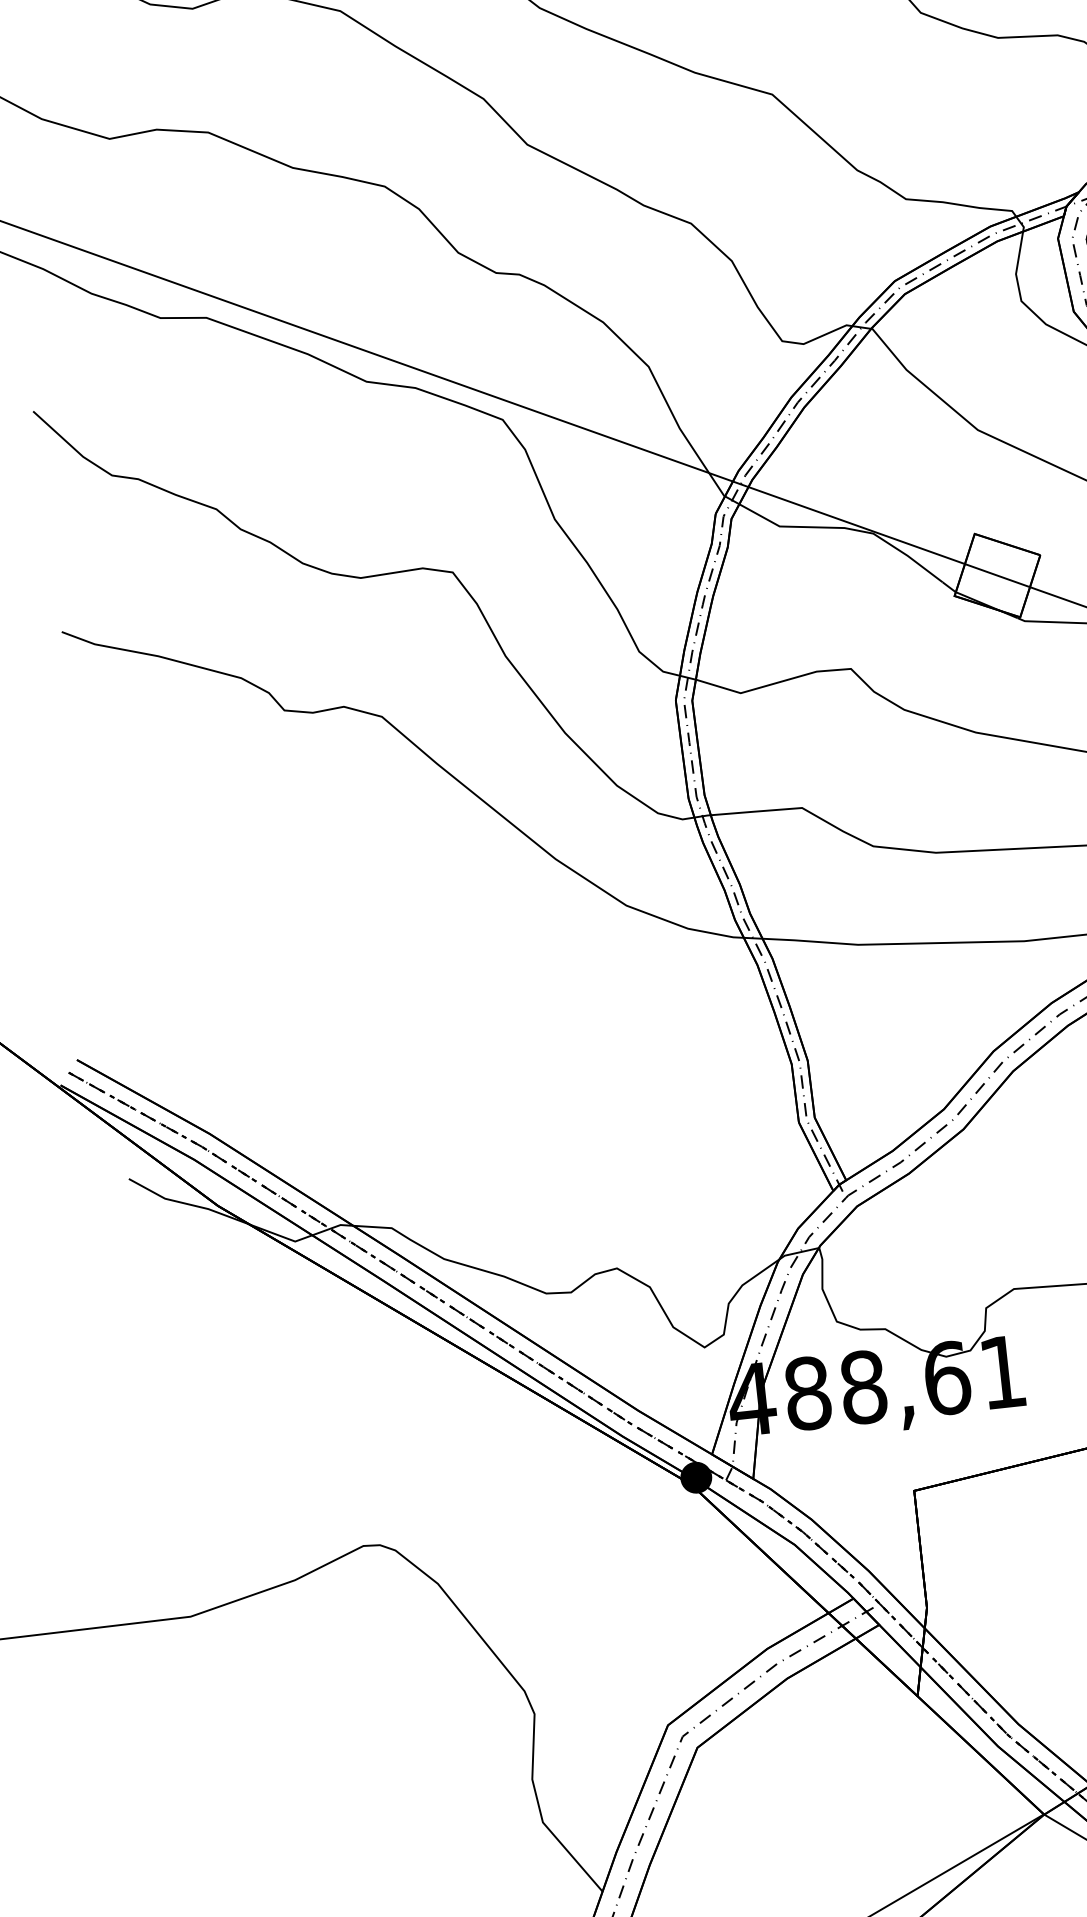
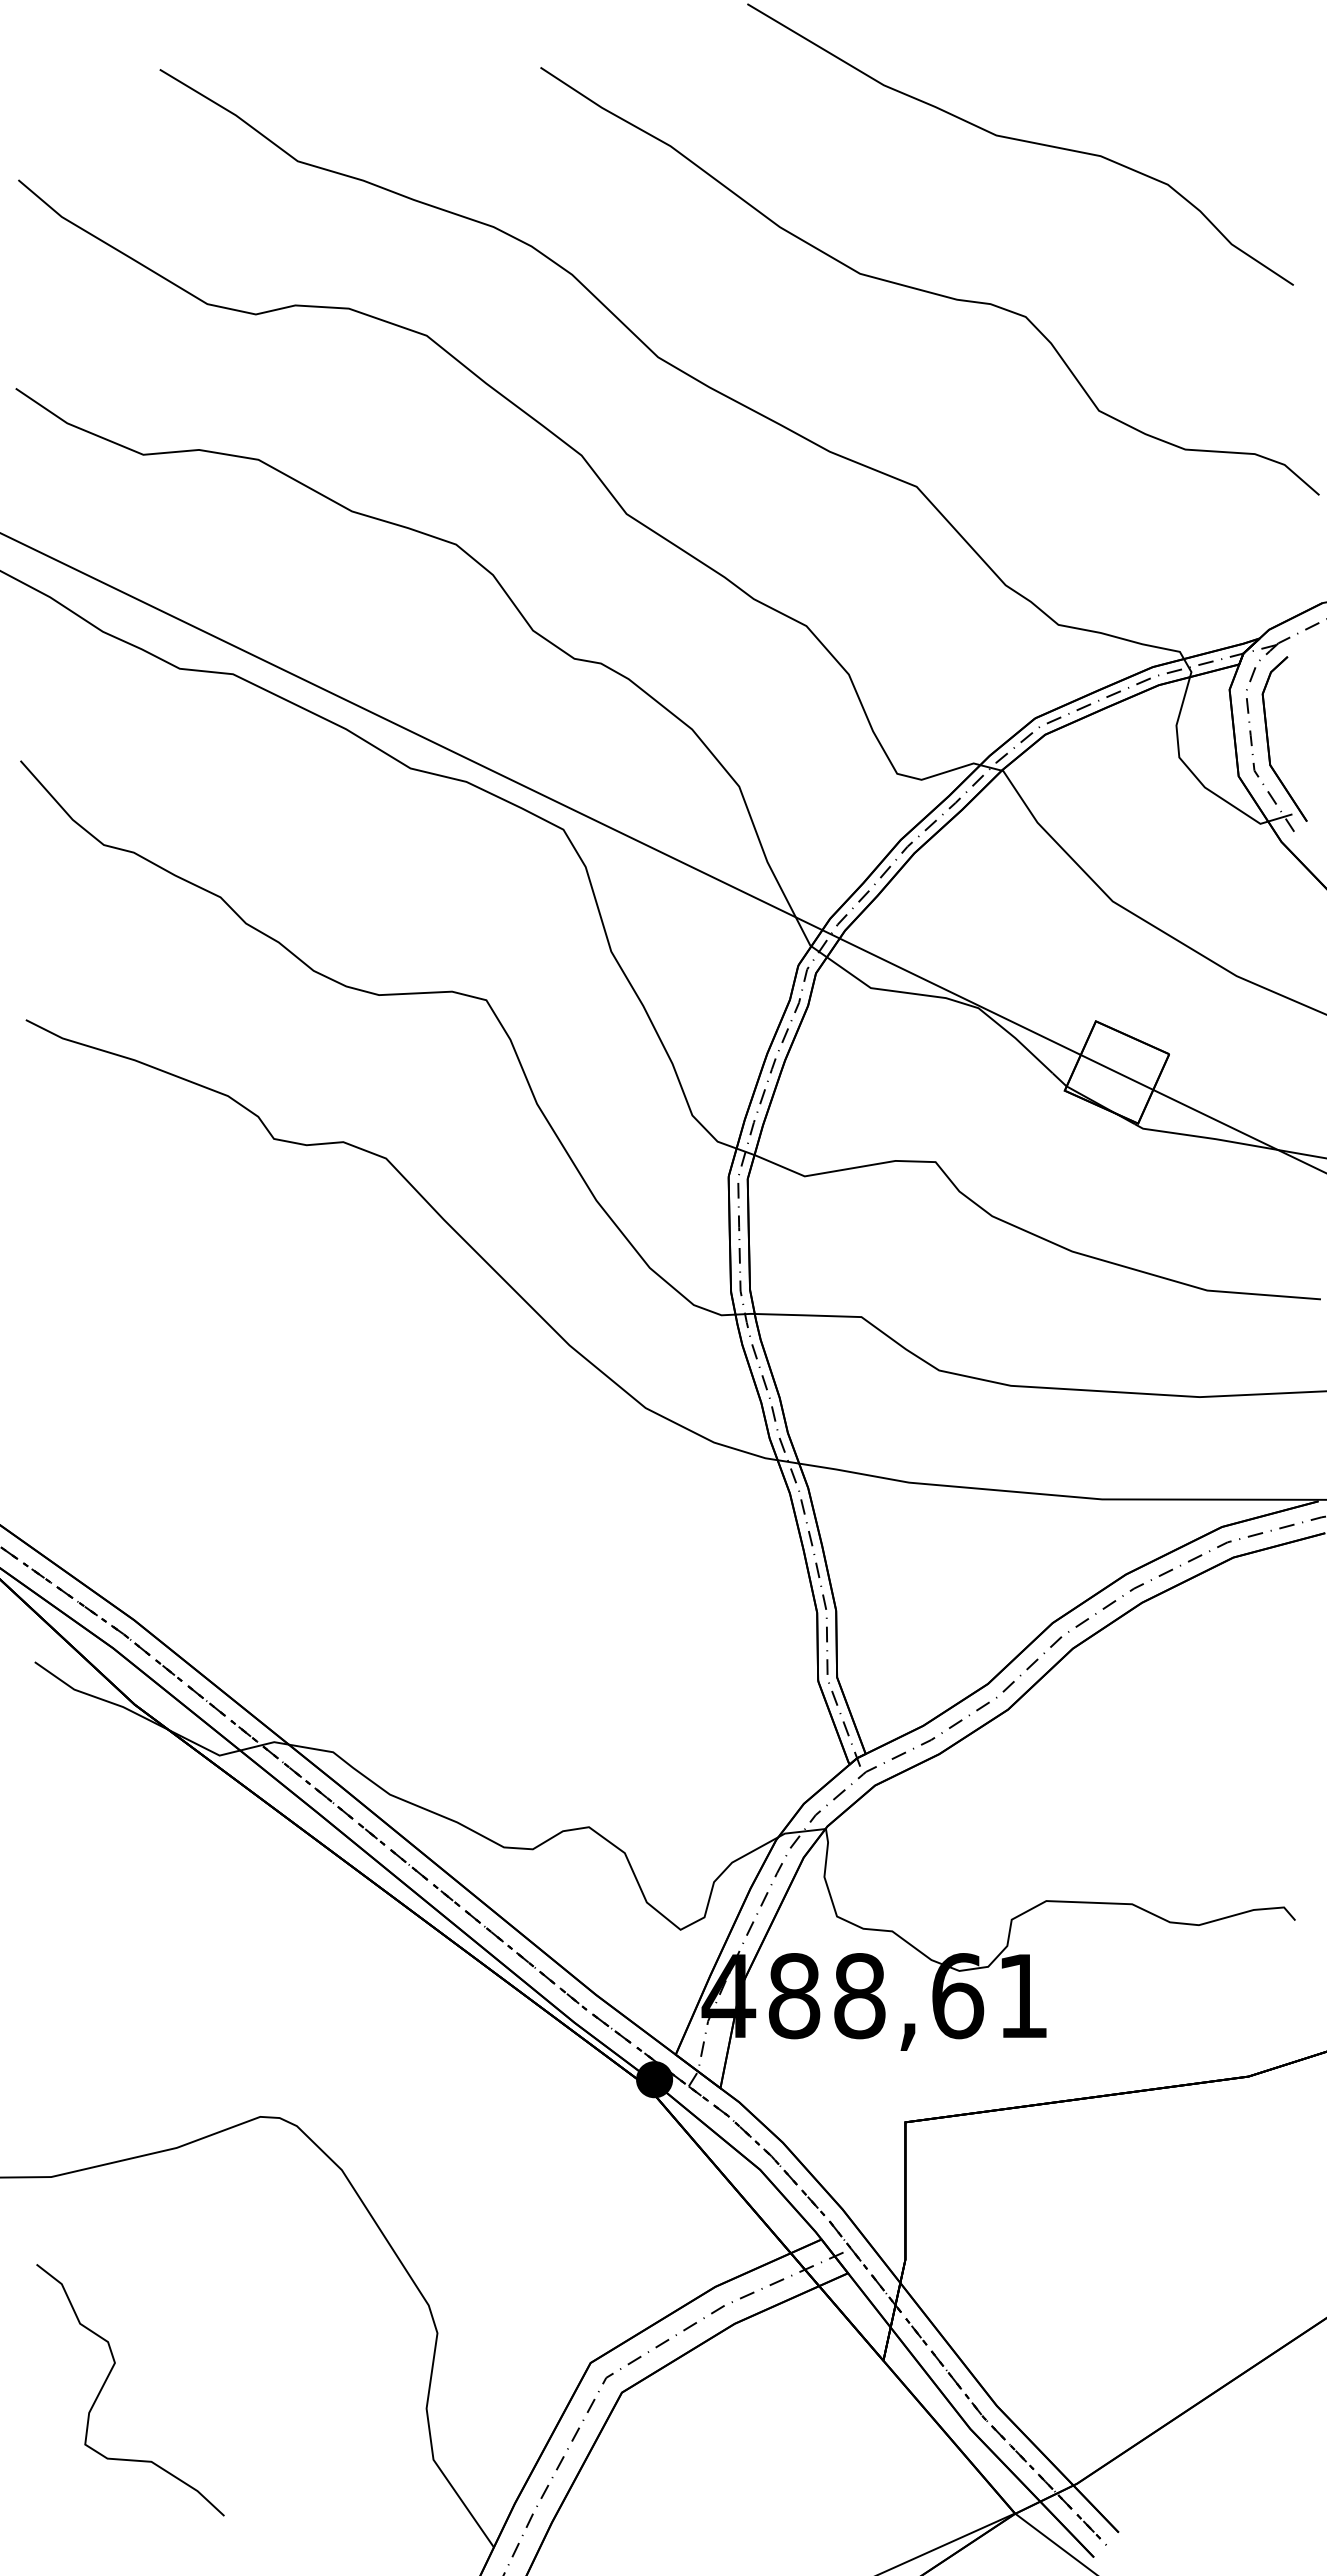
curve: (257, 1784) -> (107, 2379), added

